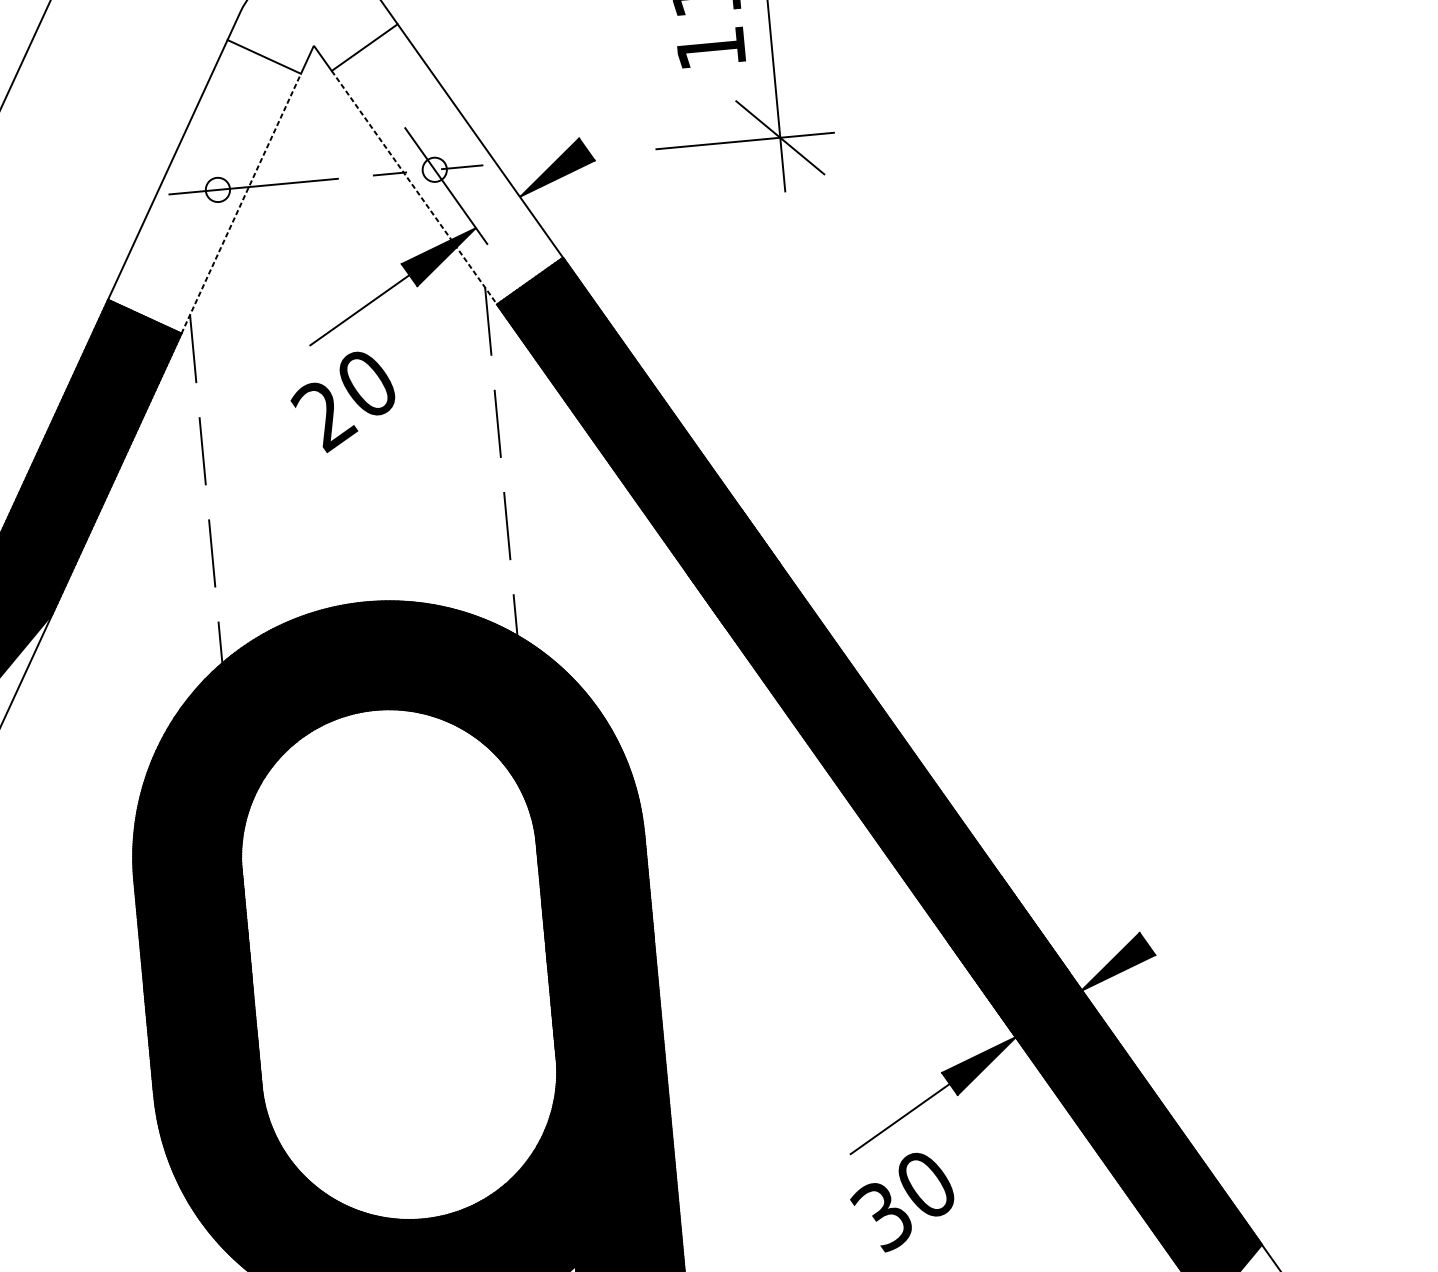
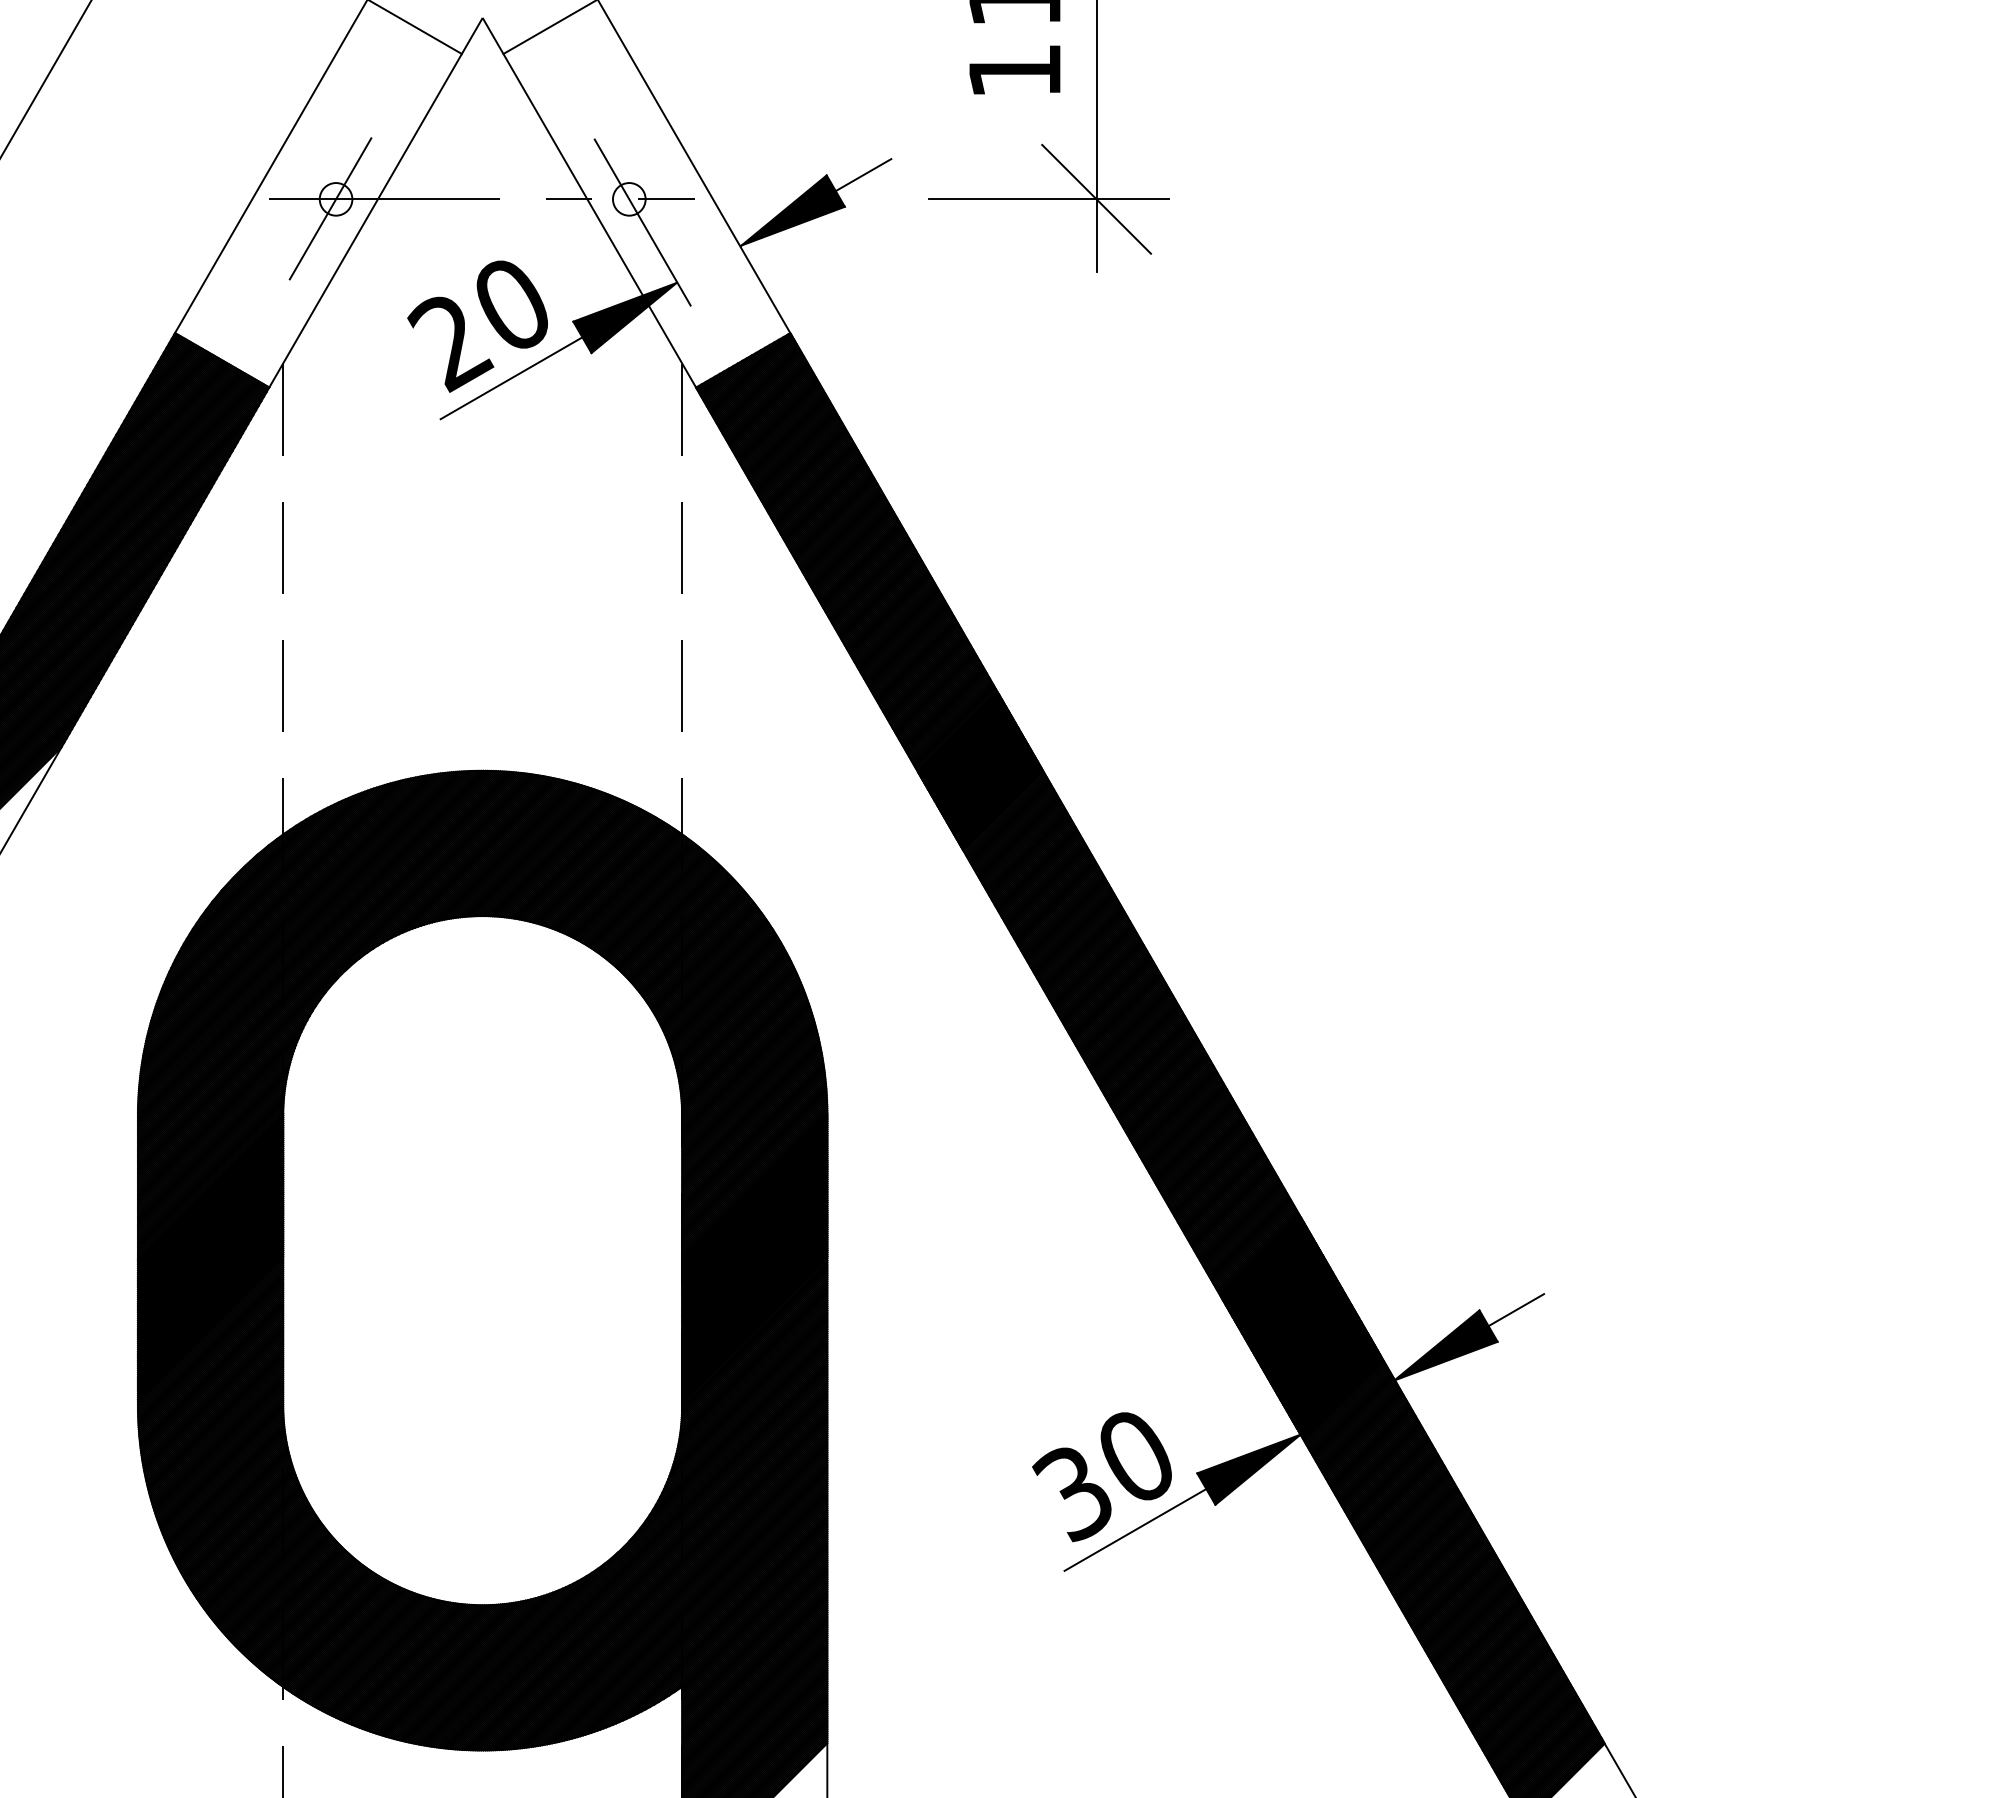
line: (606, 136) -> (863, 175), added
line: (414, 187) -> (599, 220), dashed -> solid
line: (214, 197) -> (330, 208), added
line: (241, 203) -> (365, 220), dashed -> solid
text: (343, 402) -> (477, 326), moved
line: (1166, 930) -> (1516, 1310), added
text: (902, 1202) -> (1101, 1477), moved

